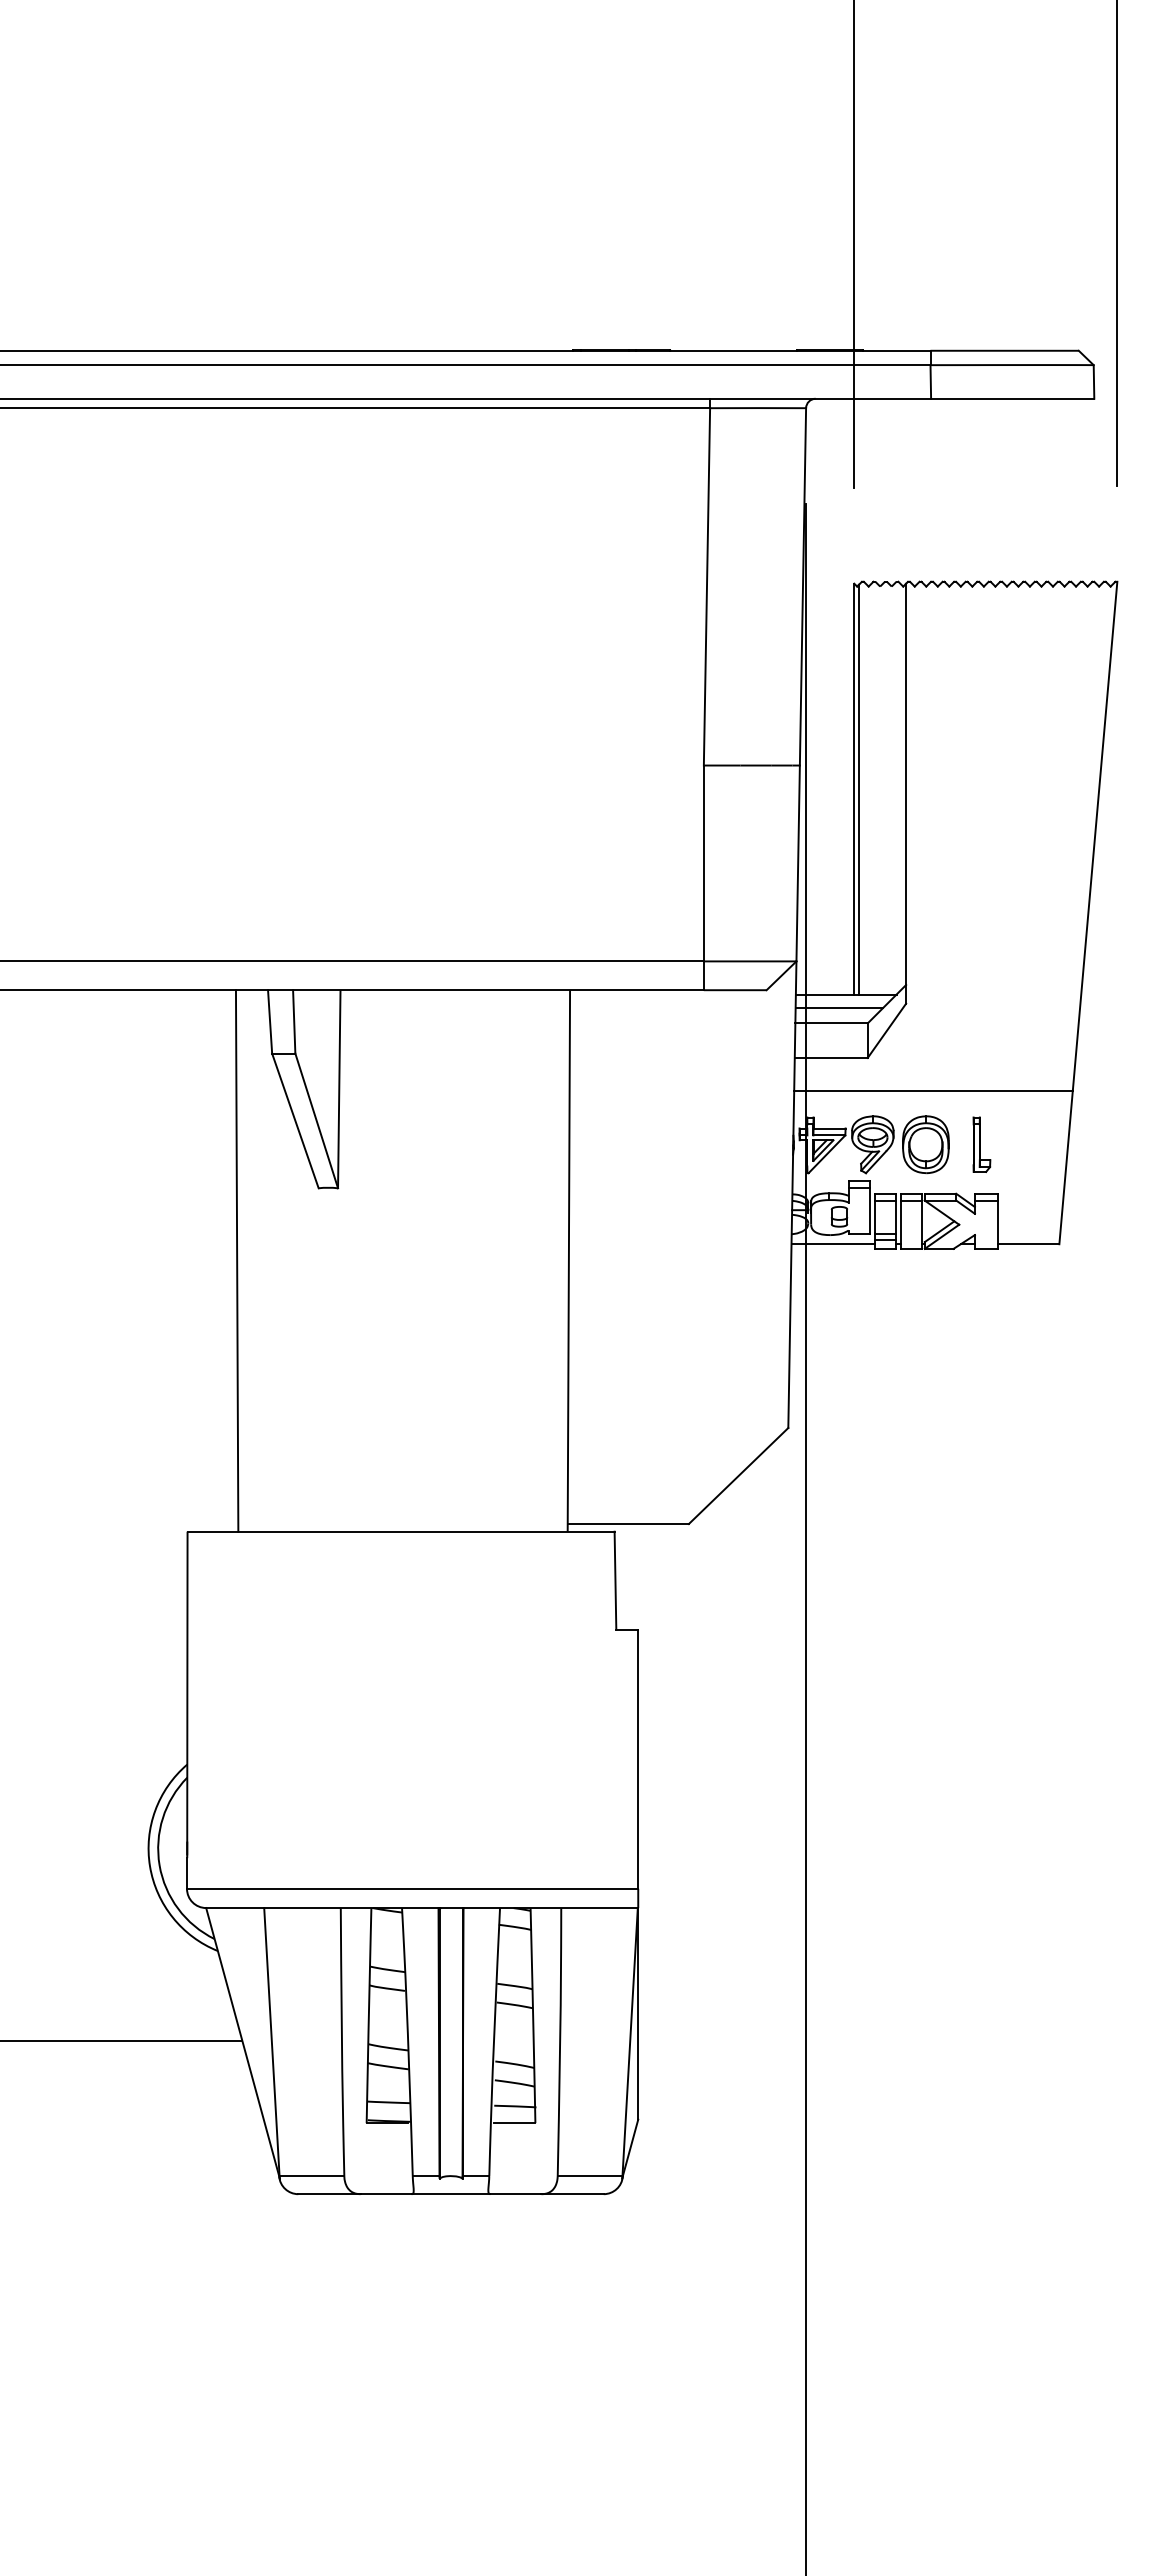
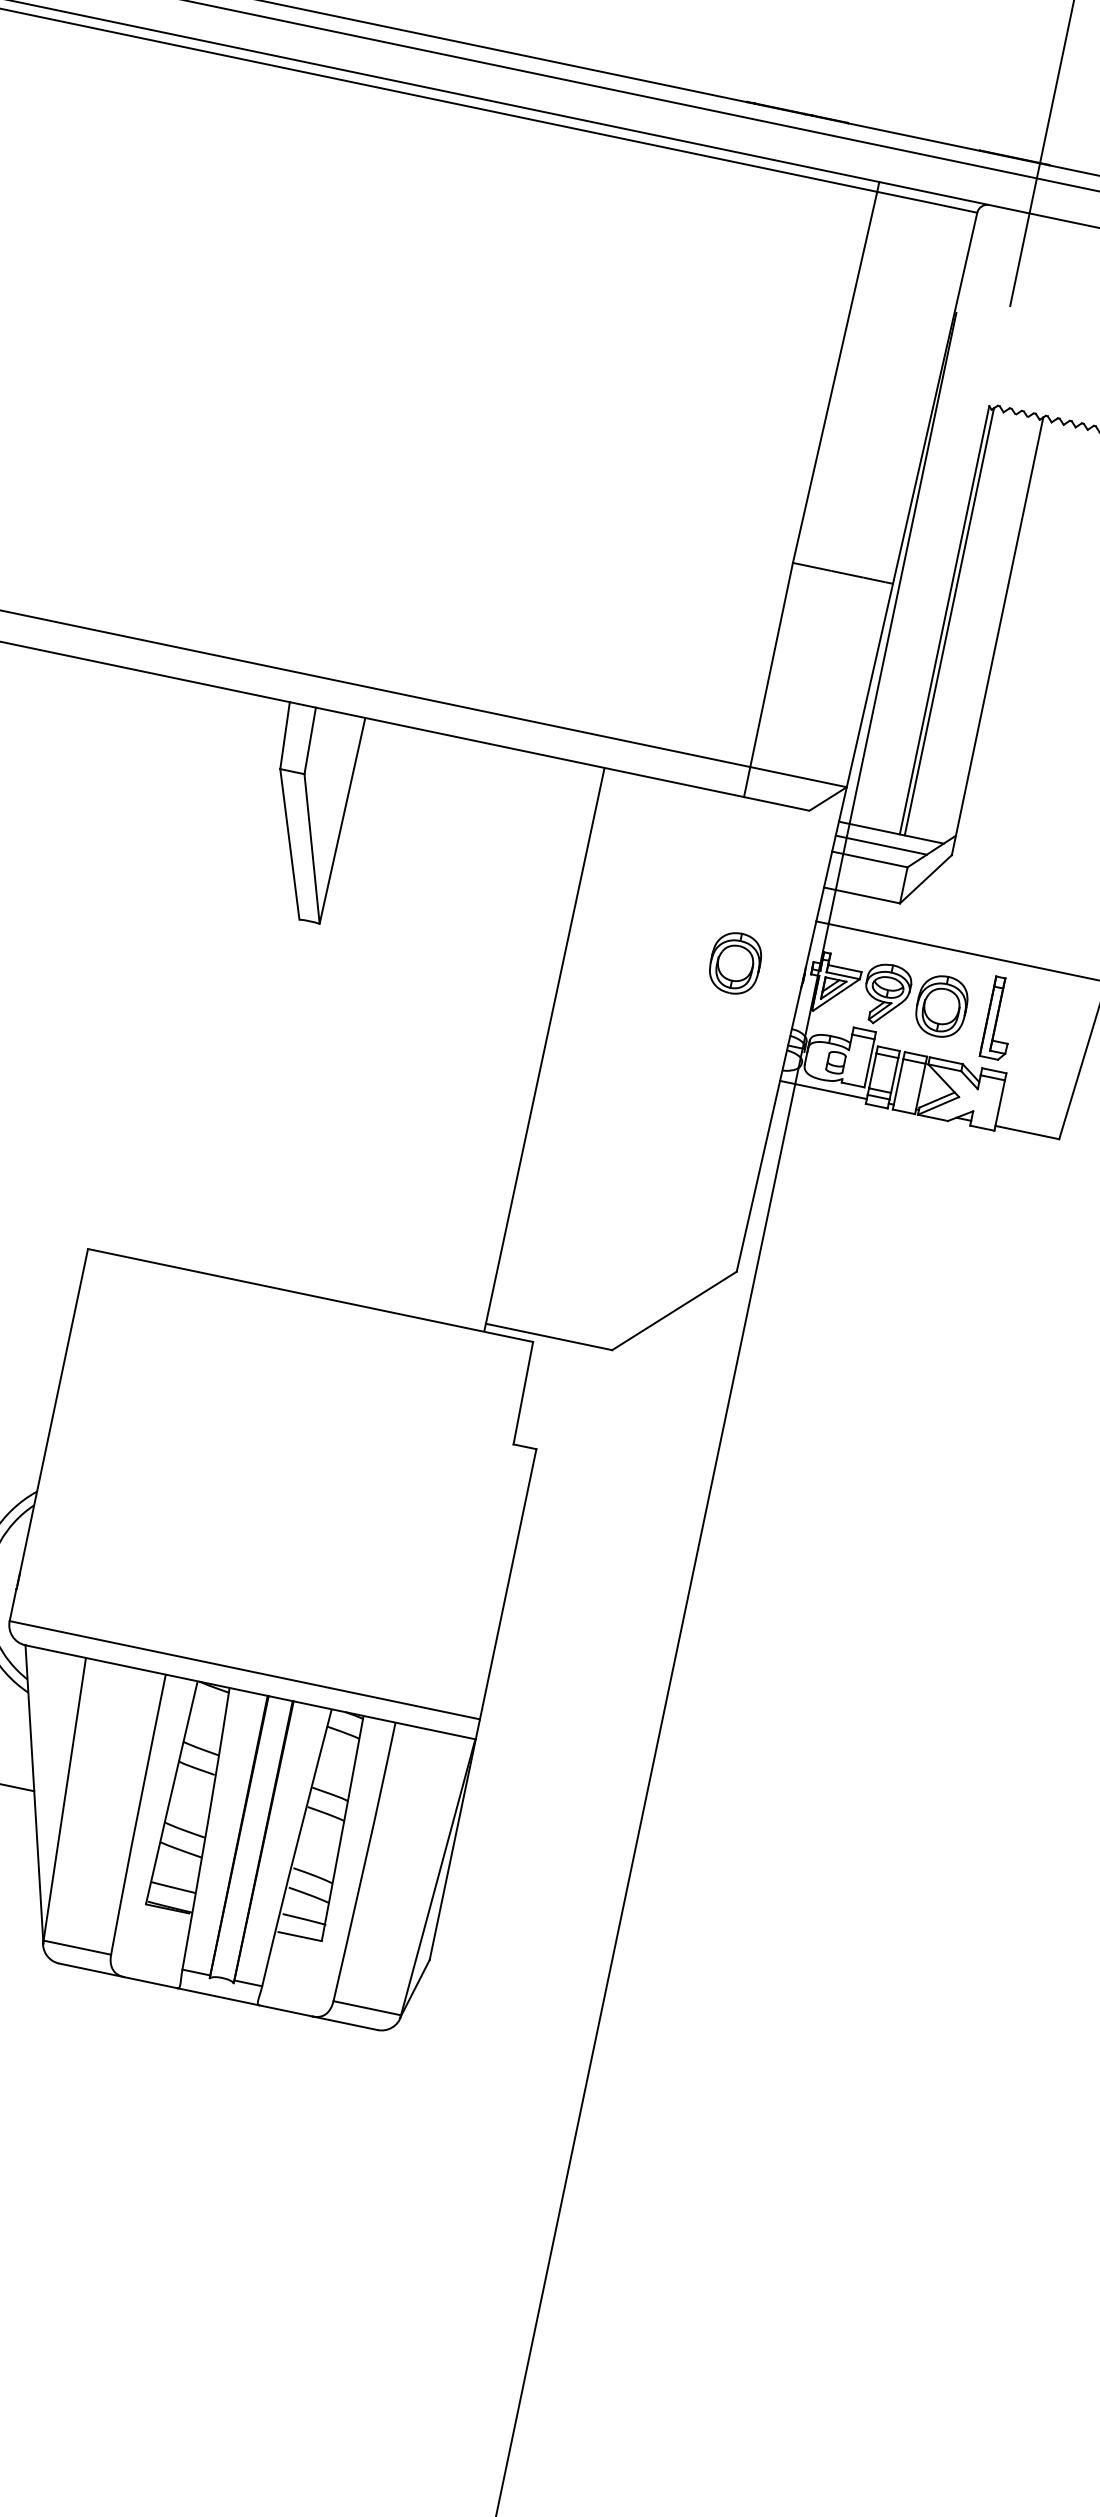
part: (727, 1144) -> (735, 963), added
part: (981, 1144) -> (999, 1018), size x1.4
line: (236, 1260) -> (198, 977), removed

